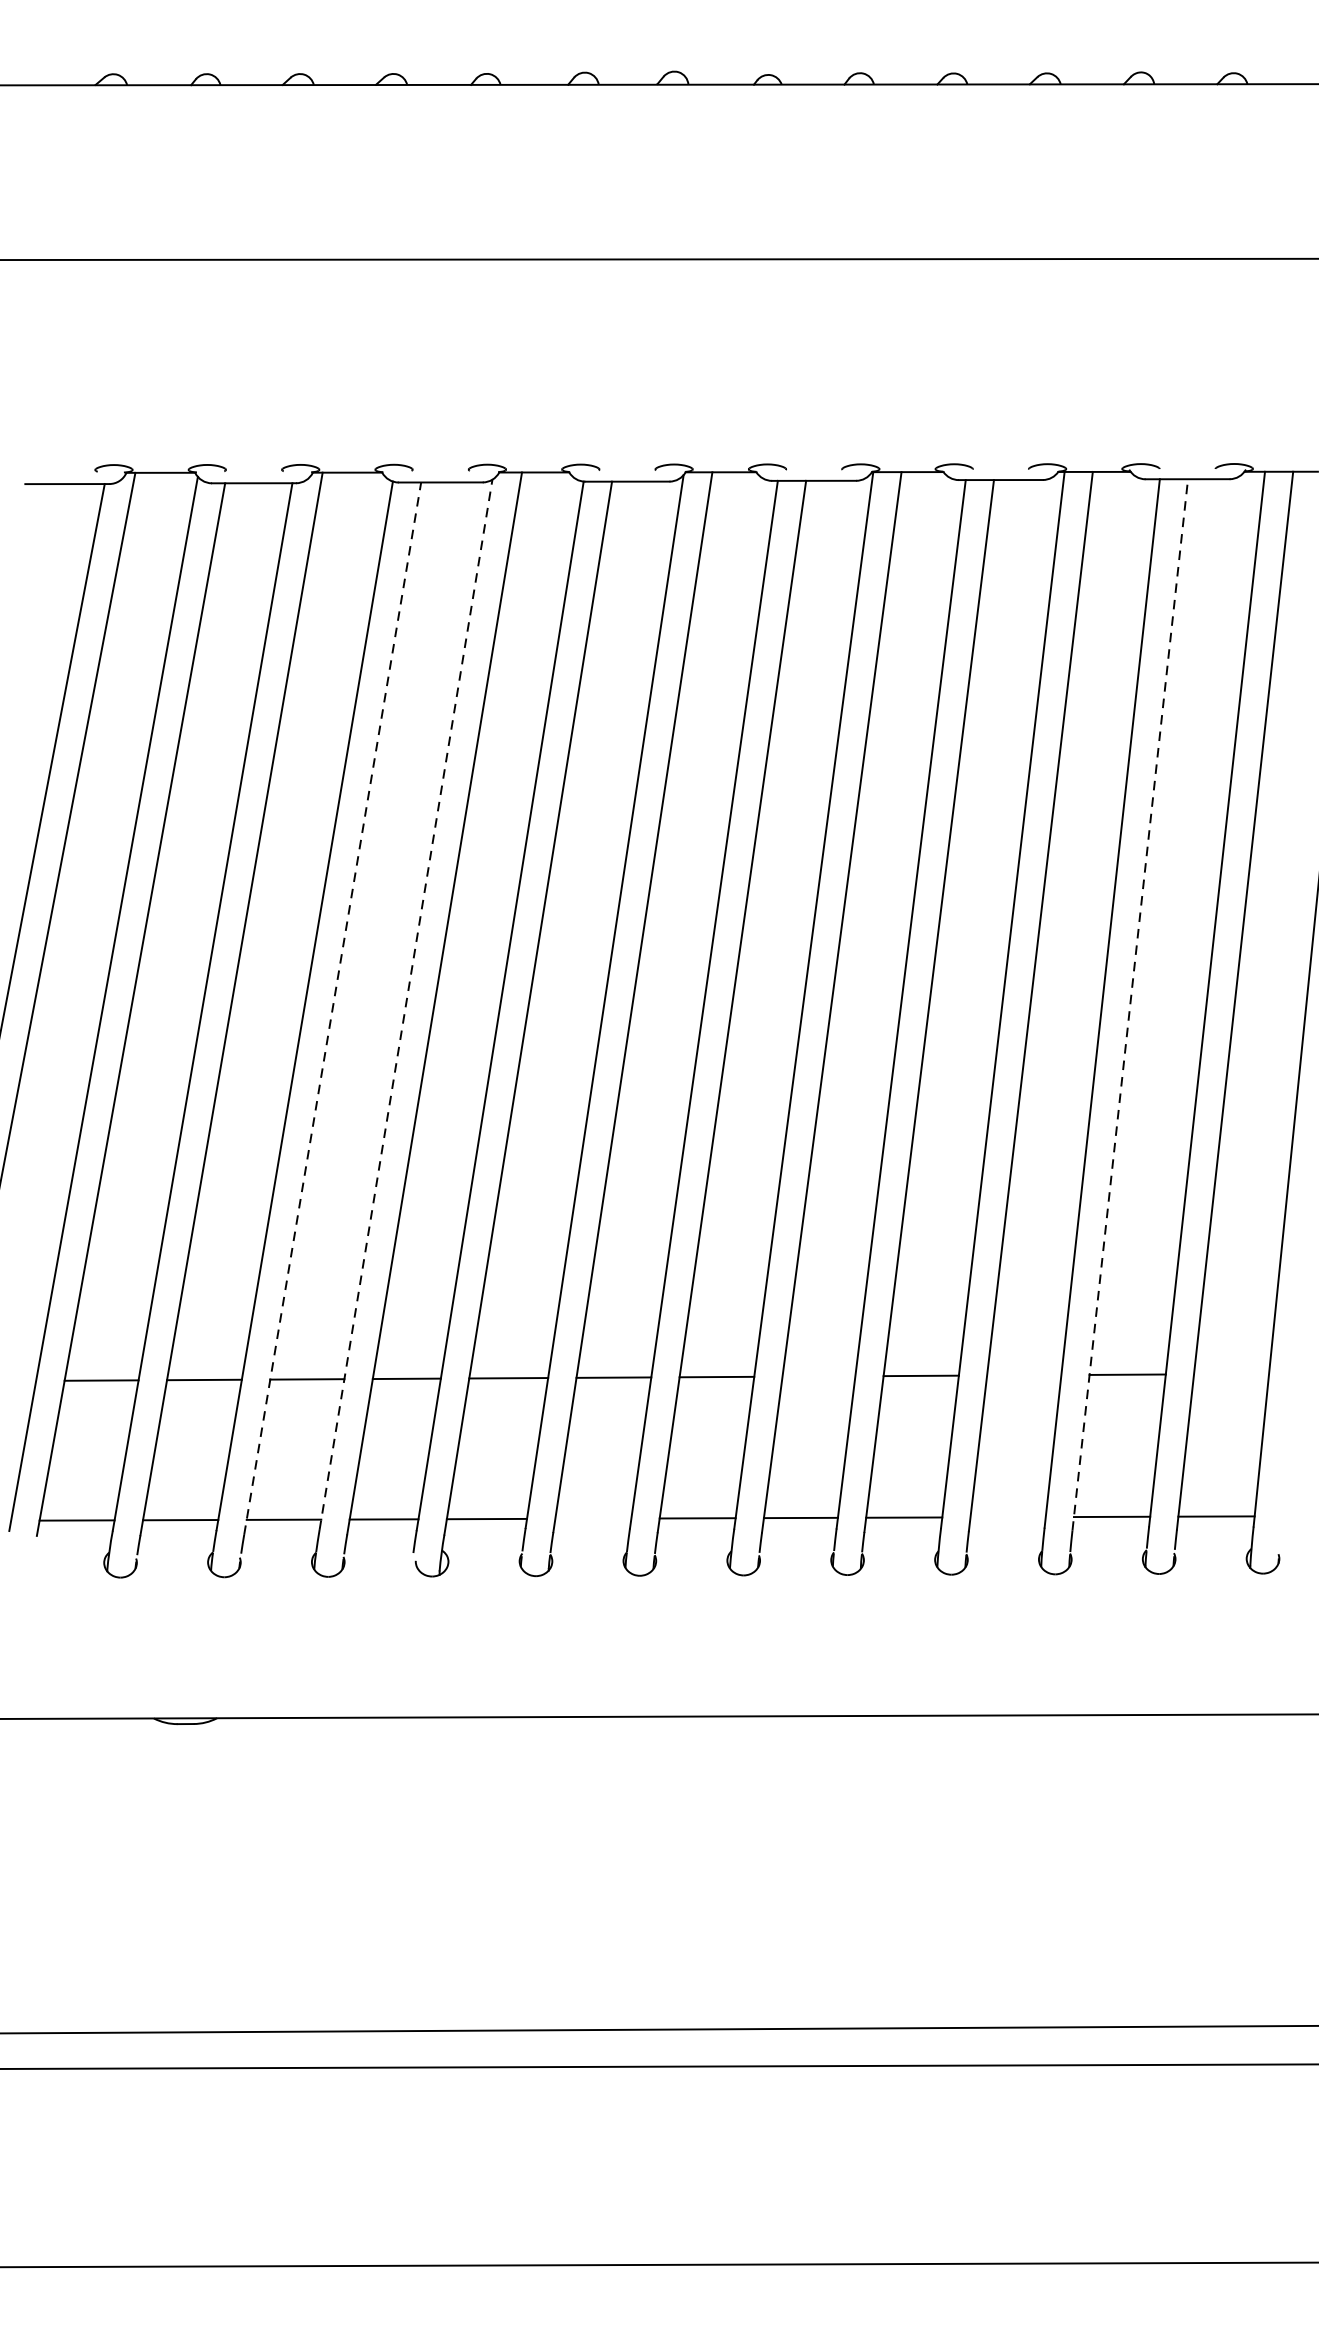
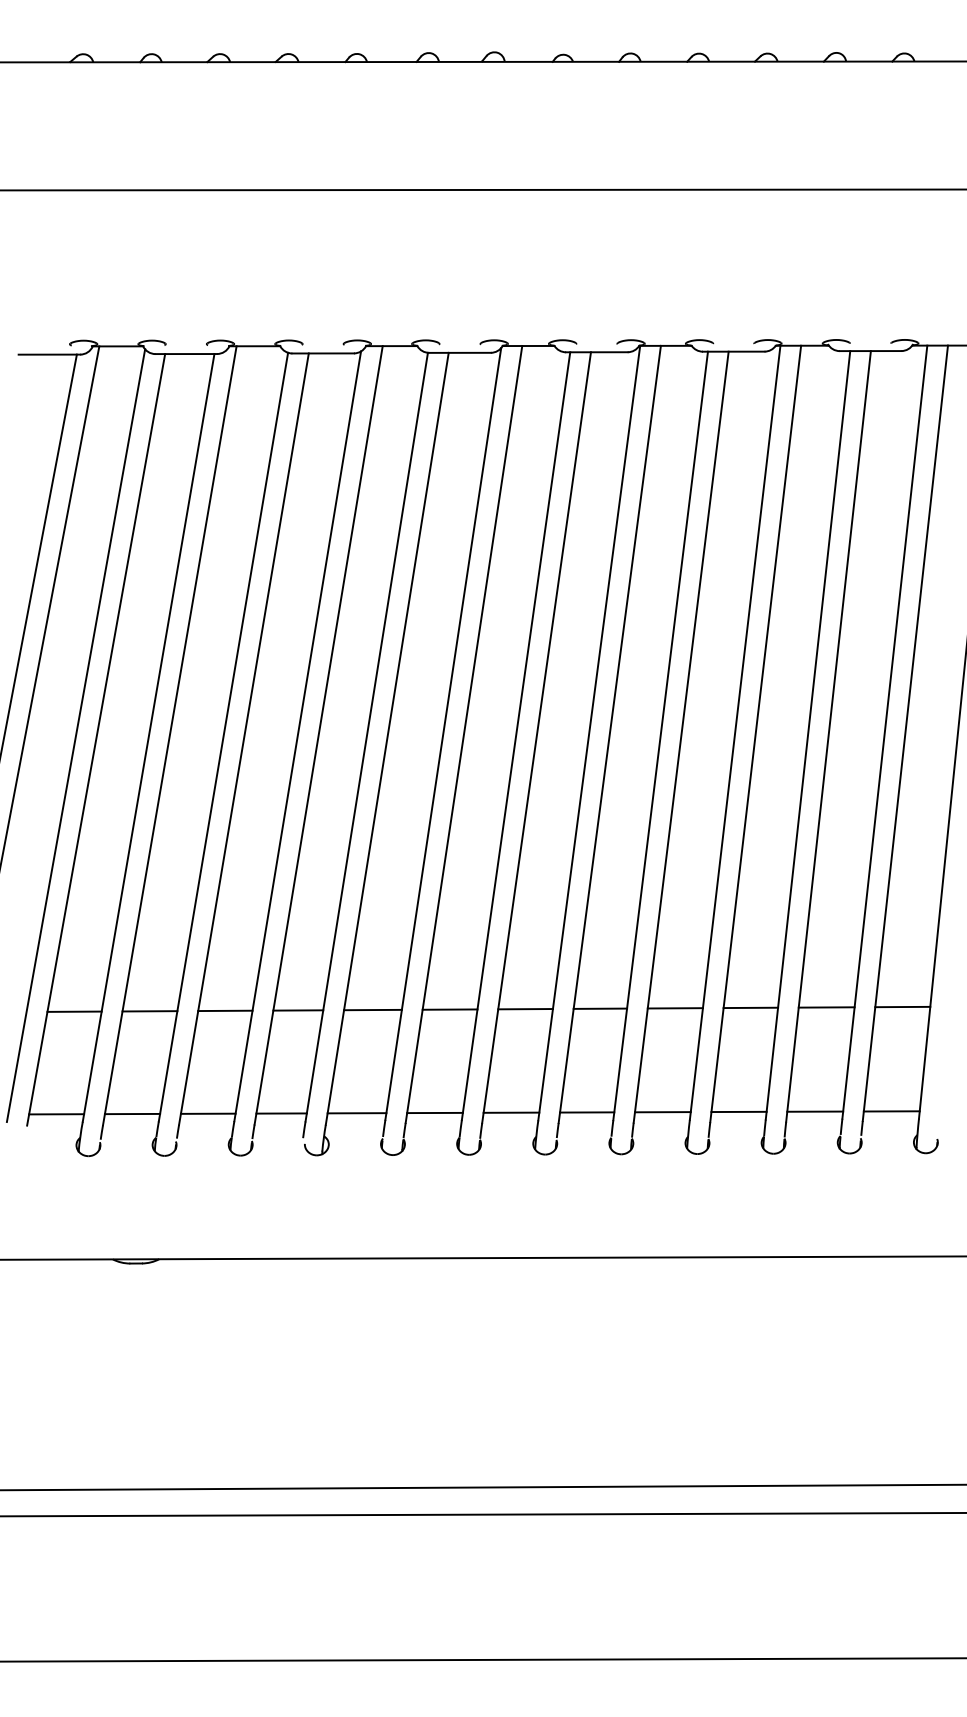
line: (405, 1003) -> (297, 735), dashed -> solid
line: (1130, 1005) -> (828, 736), dashed -> solid
line: (333, 1007) -> (244, 738), dashed -> solid
line: (1231, 1373) -> (902, 1006), added
line: (1023, 1374) -> (750, 1007), added
line: (819, 1376) -> (600, 1008), added
line: (1007, 1516) -> (738, 1111), added
line: (592, 1518) -> (434, 1112), added

